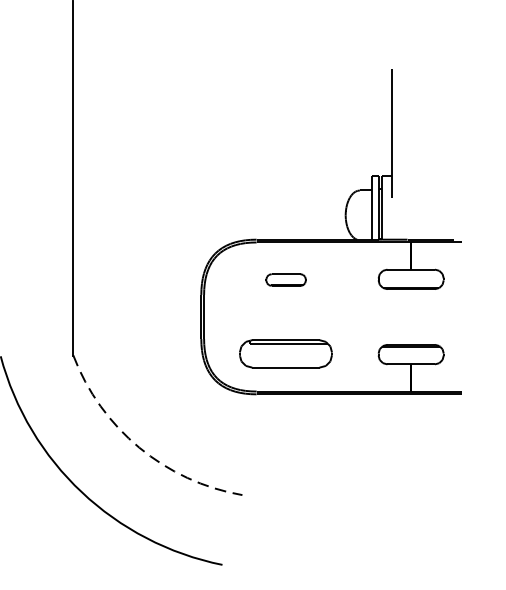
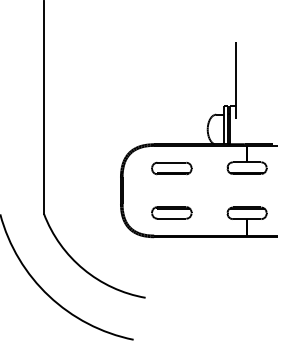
part: (285, 280) -> (171, 168), size x1.67
part: (285, 353) -> (171, 212), size x0.71
arc: (139, 448) -> (83, 269), dashed -> solid

